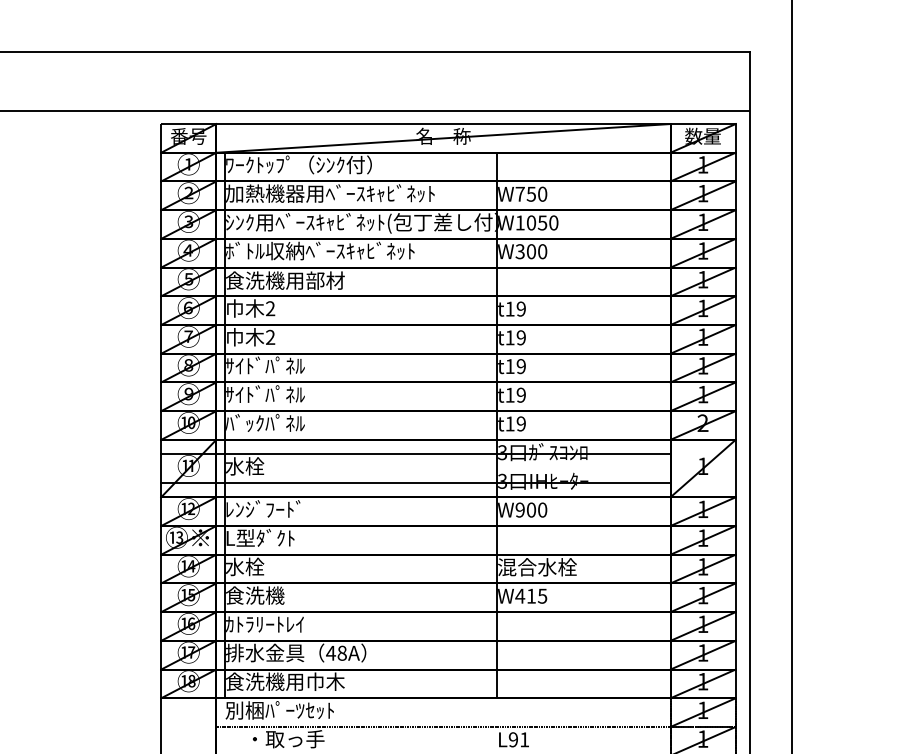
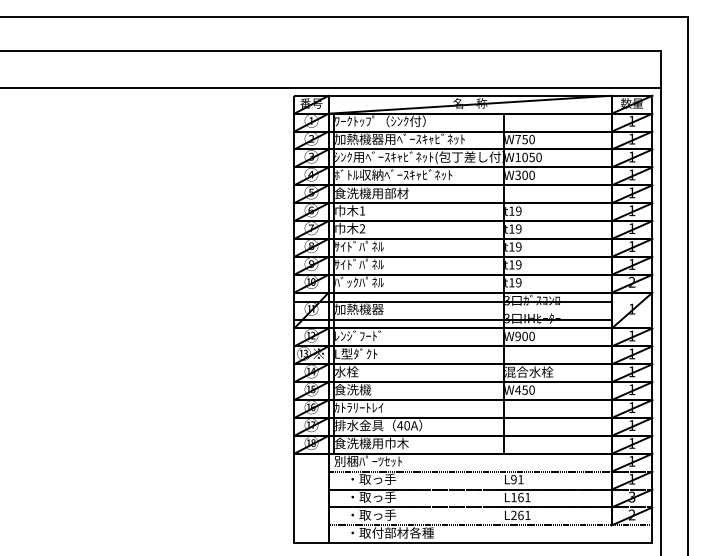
text: (270, 308) -> (362, 210), 2 -> 1
text: (265, 465) -> (359, 308), 水栓 -> 加熱機器
text: (536, 595) -> (528, 389), W415 -> W450
text: (341, 654) -> (406, 426), 48A -> 40A

